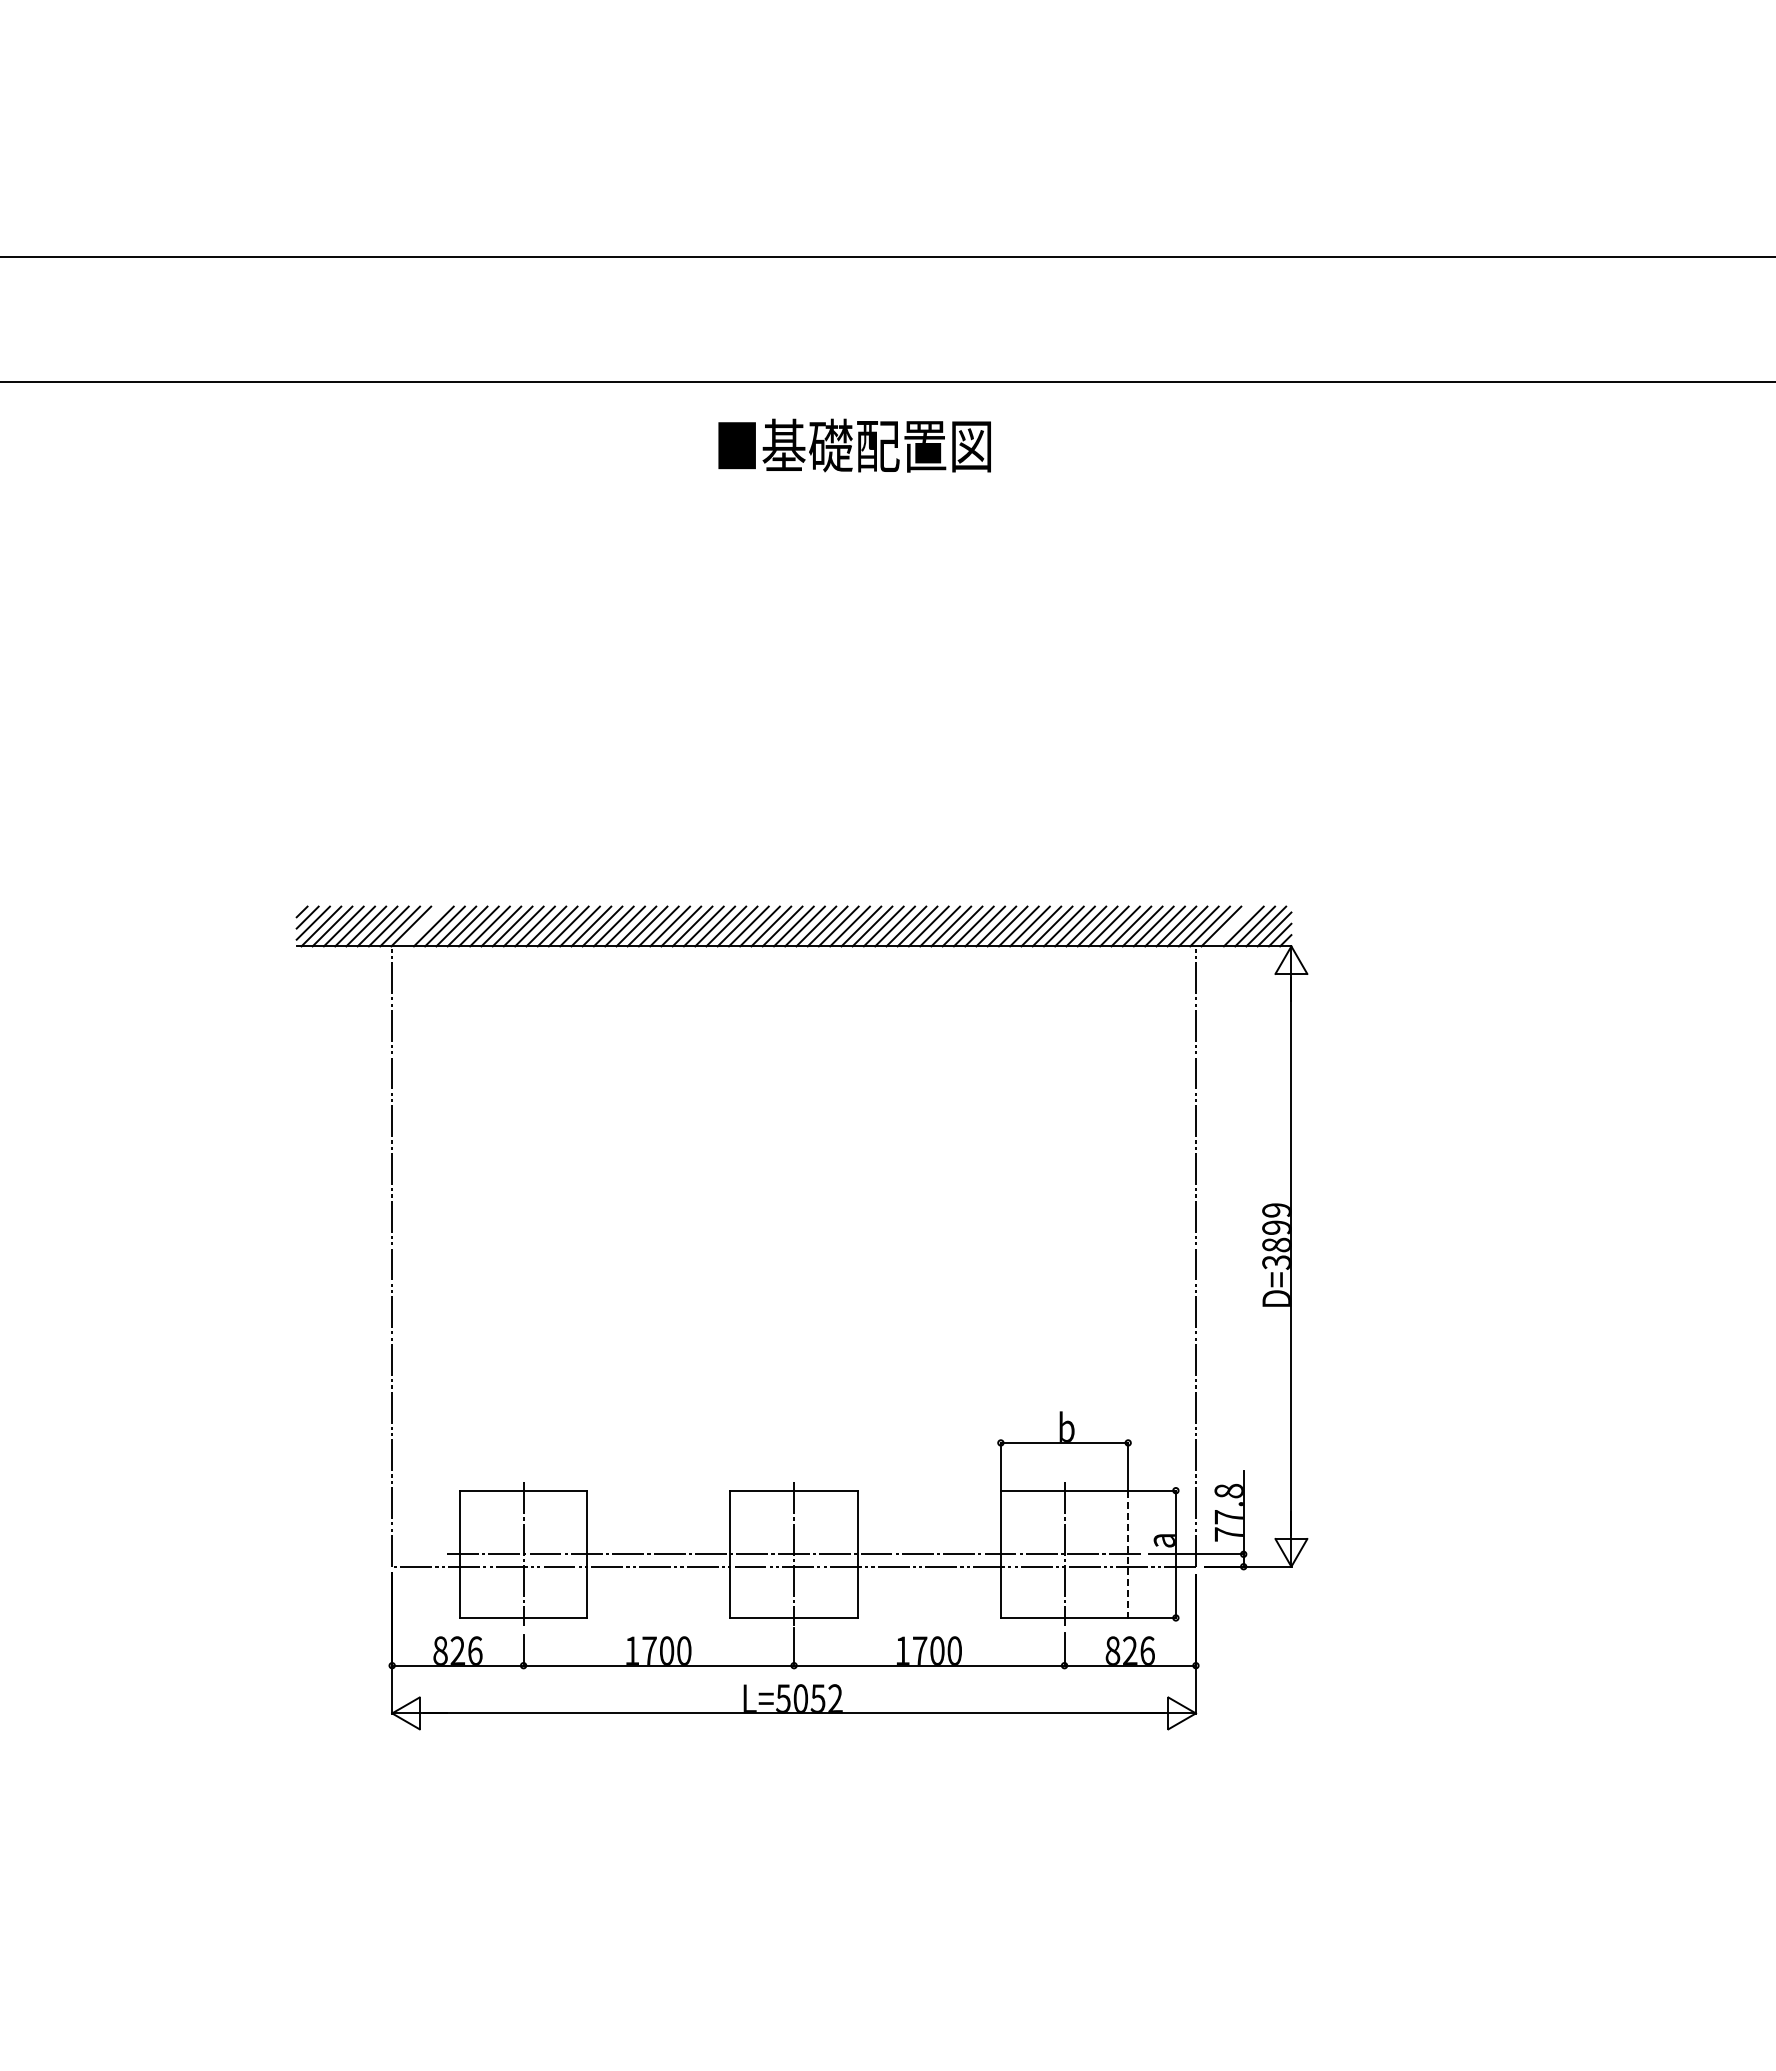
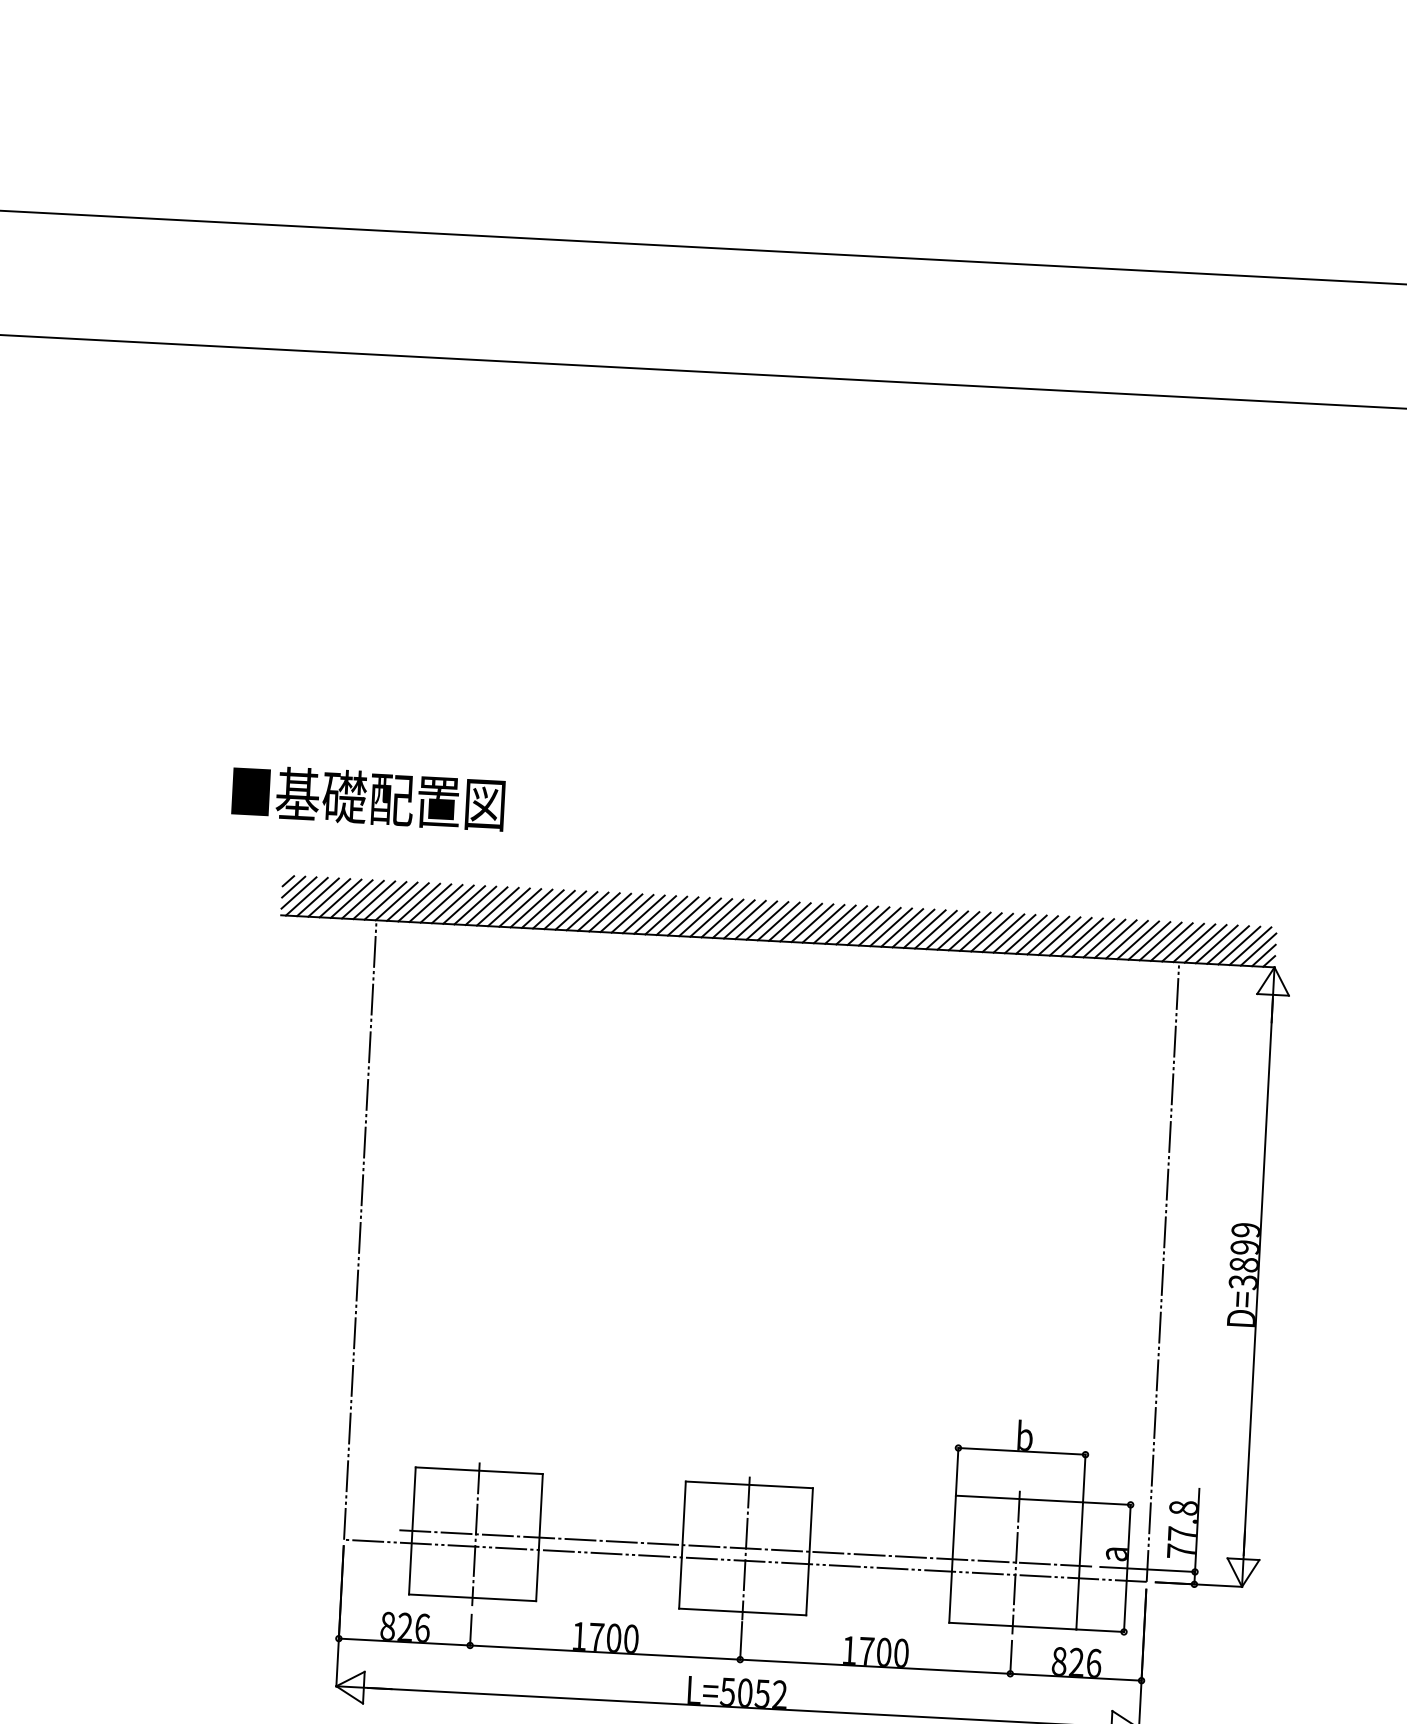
text: (854, 445) -> (368, 797), moved
line: (422, 926) -> (407, 902), added
line: (1232, 926) -> (1216, 944), added
line: (1128, 1554) -> (1080, 1566), dashed -> solid

